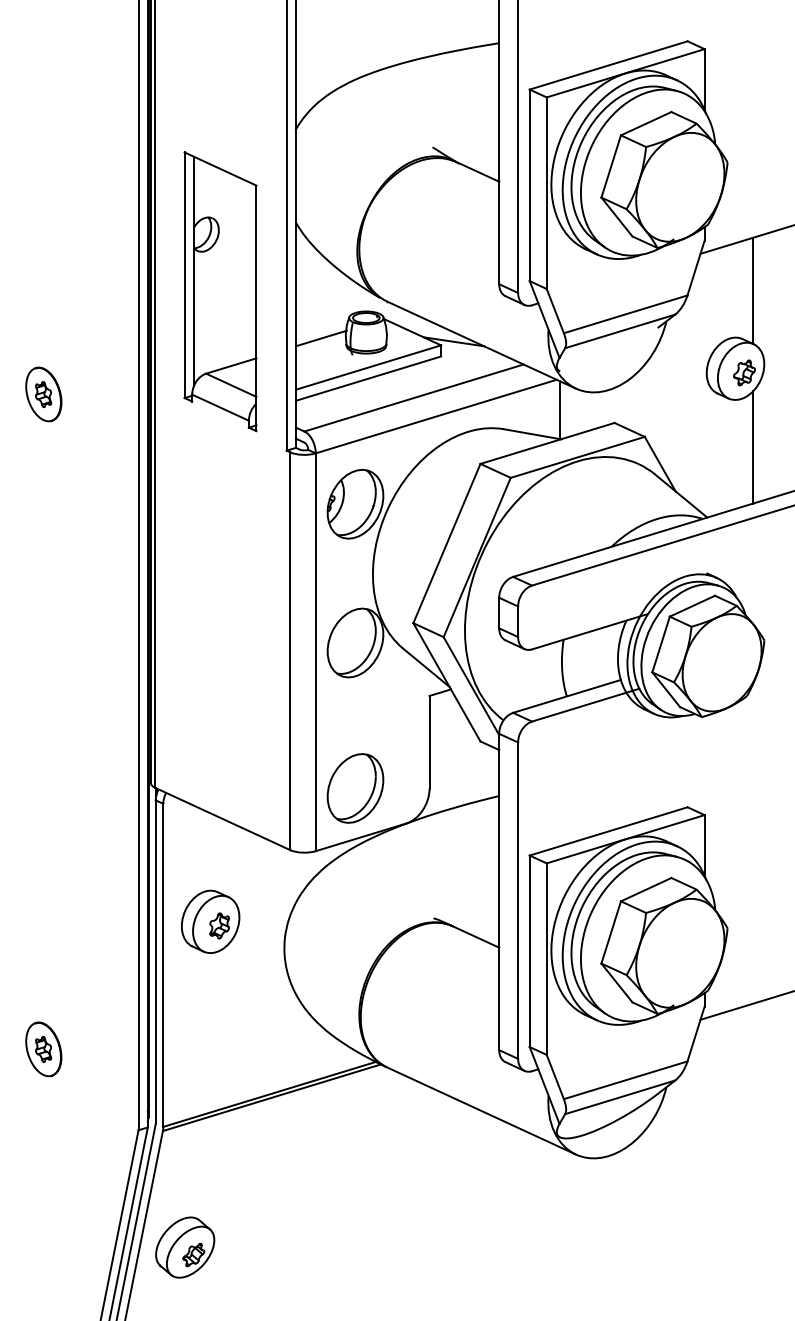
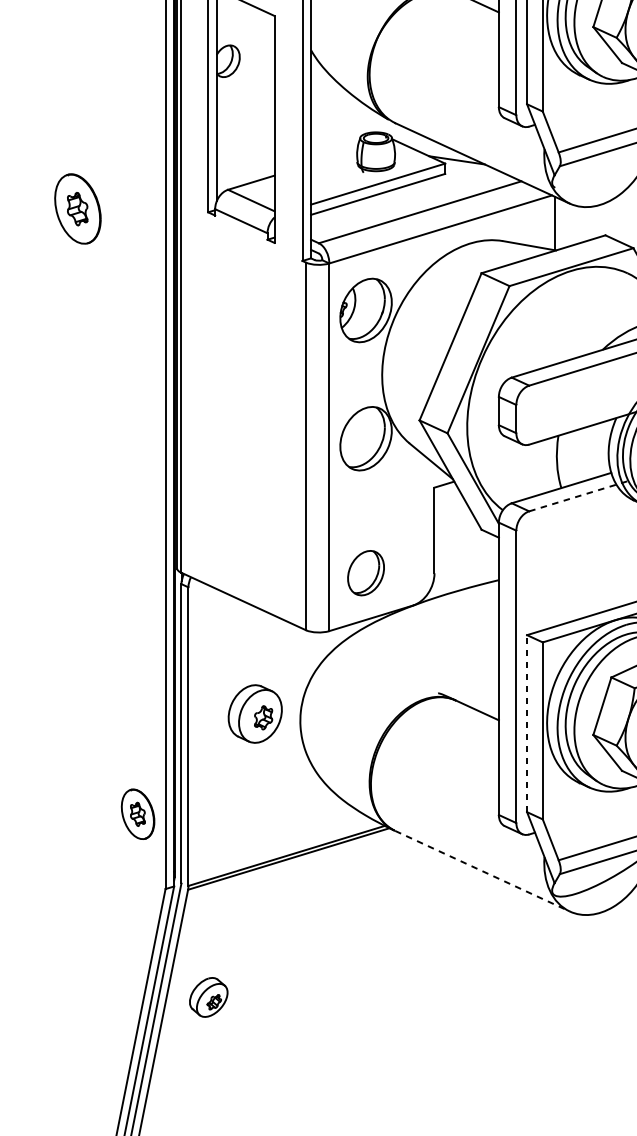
line: (320, 338) -> (333, 157), removed
part: (43, 394) -> (77, 209), size x1.4
line: (586, 705) -> (579, 496), solid -> dashed
part: (355, 788) -> (366, 573), size x0.7
part: (210, 921) -> (255, 713), moved
line: (529, 951) -> (526, 723), solid -> dashed
part: (43, 1049) -> (137, 814), moved
line: (482, 1111) -> (483, 871), solid -> dashed
part: (185, 1247) -> (208, 997), size x0.7

